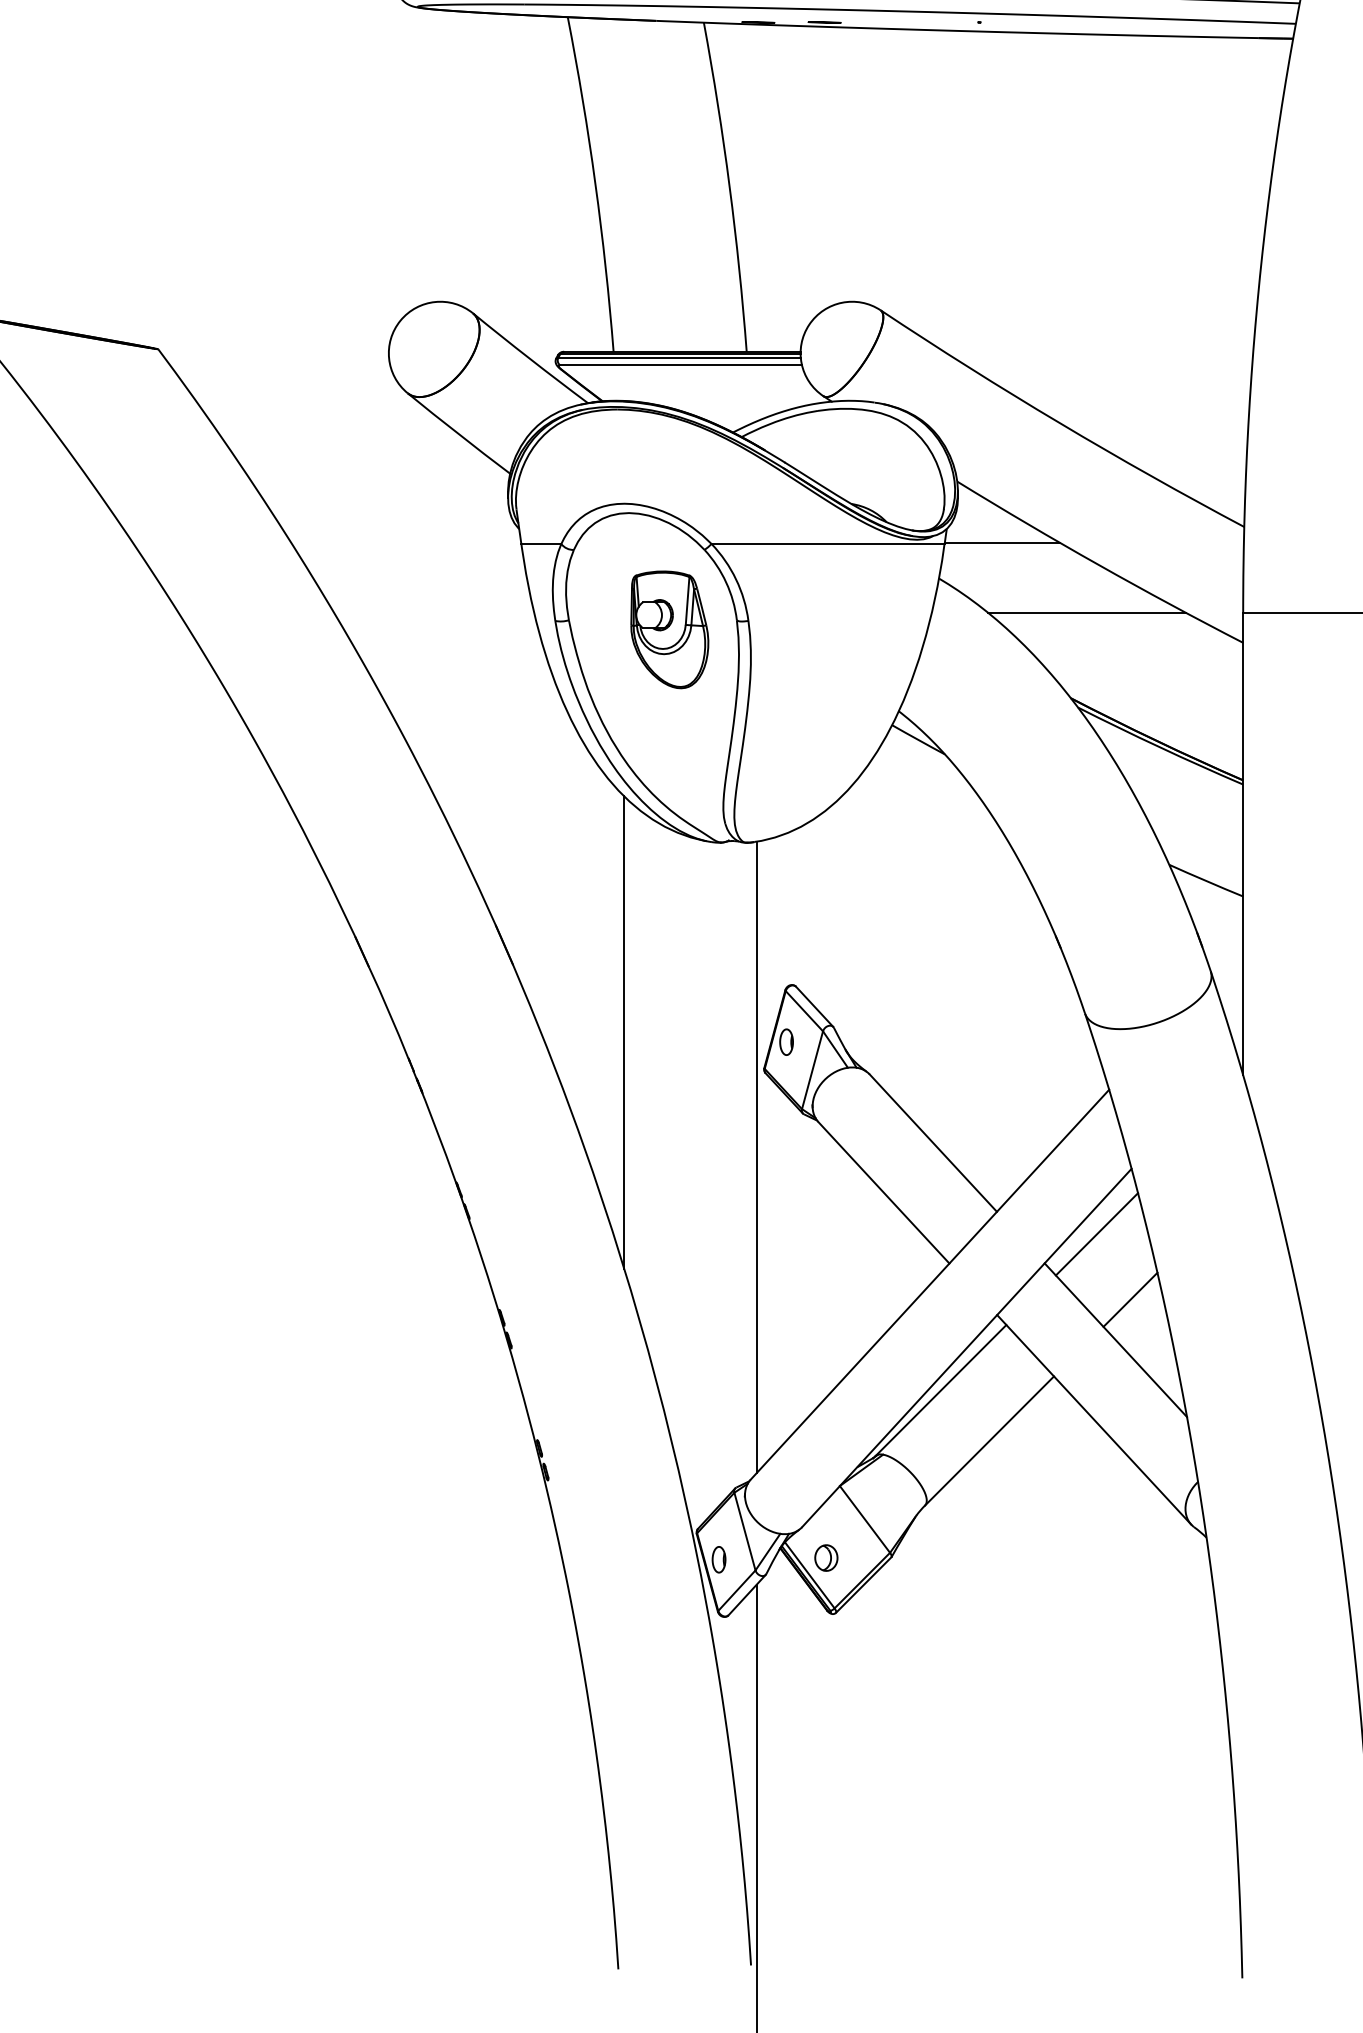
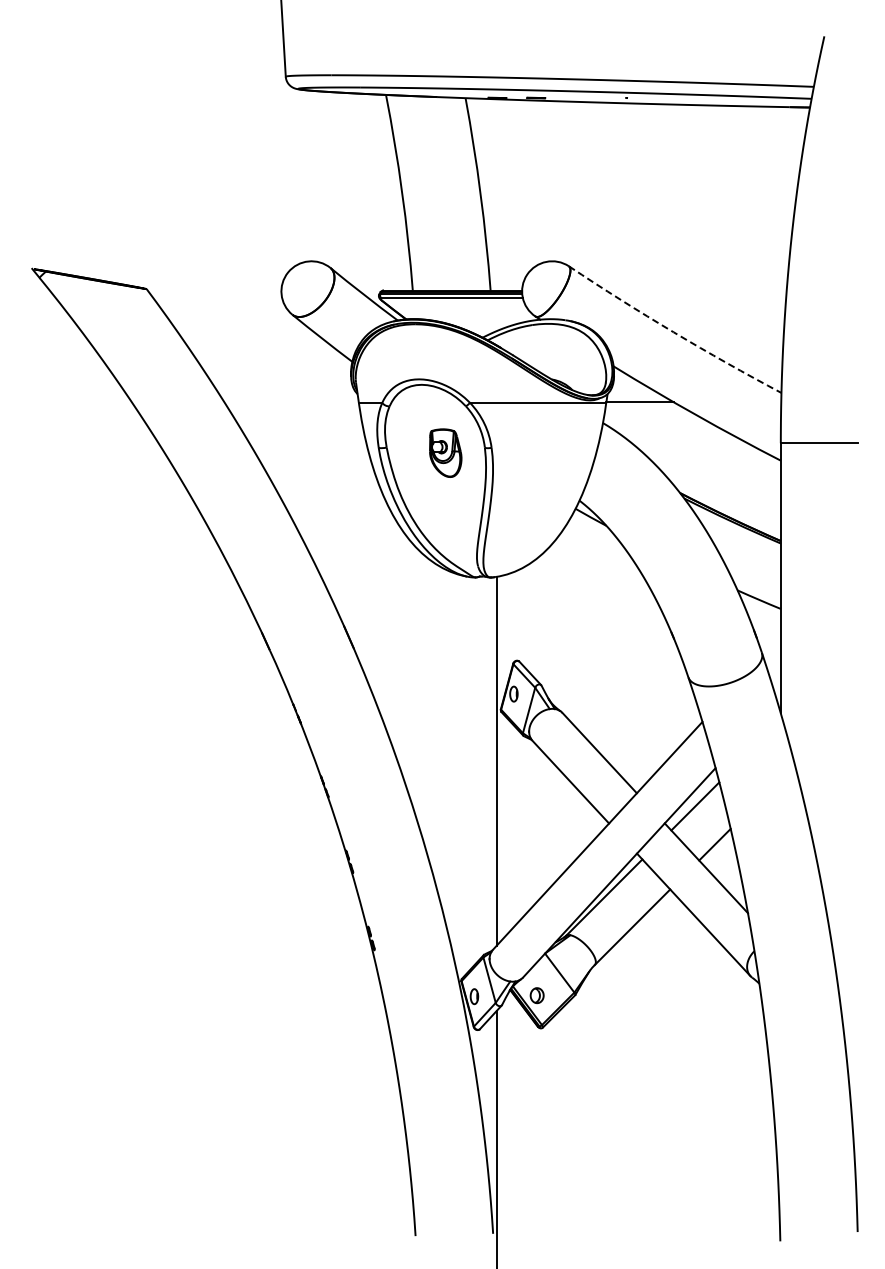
arc: (1059, 423) -> (673, 332), solid -> dashed
line: (1086, 613) -> (689, 443), removed
part: (669, 630) -> (445, 453), size x0.7
line: (623, 1032) -> (418, 688), removed

